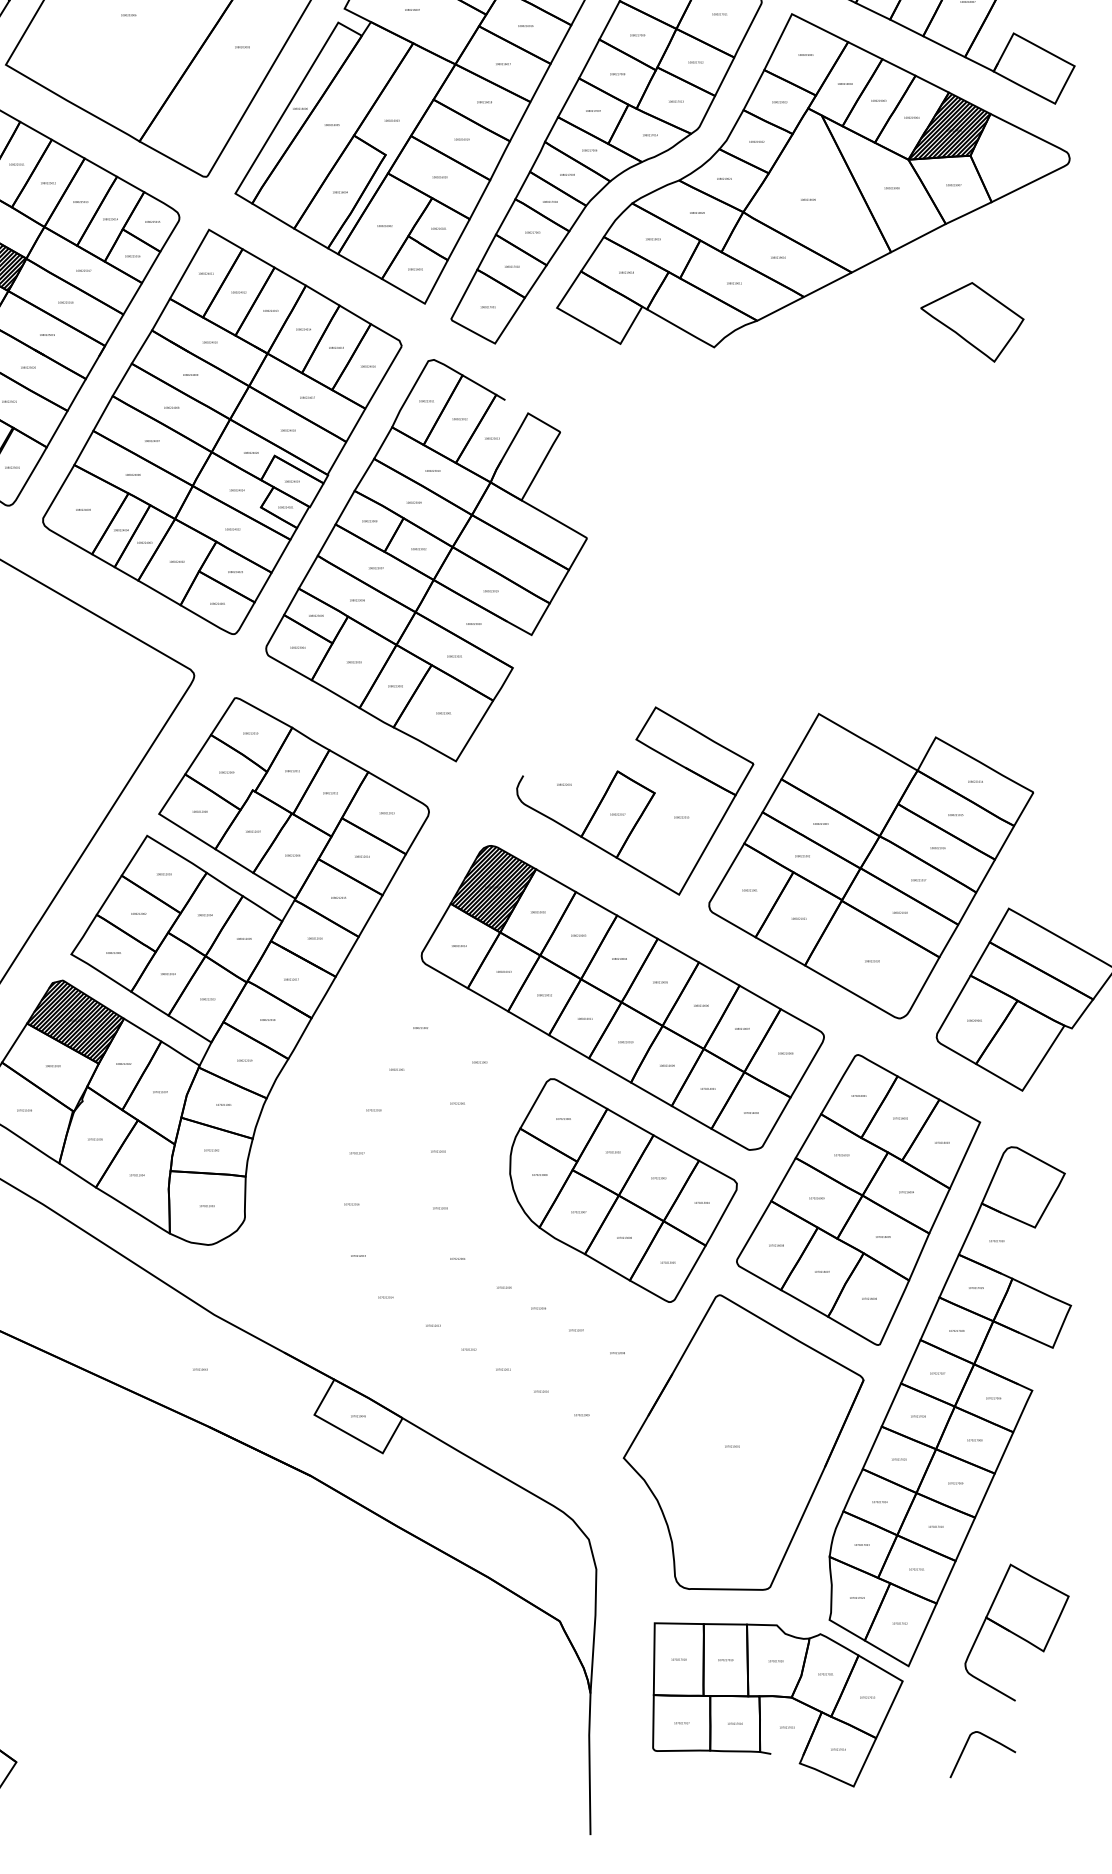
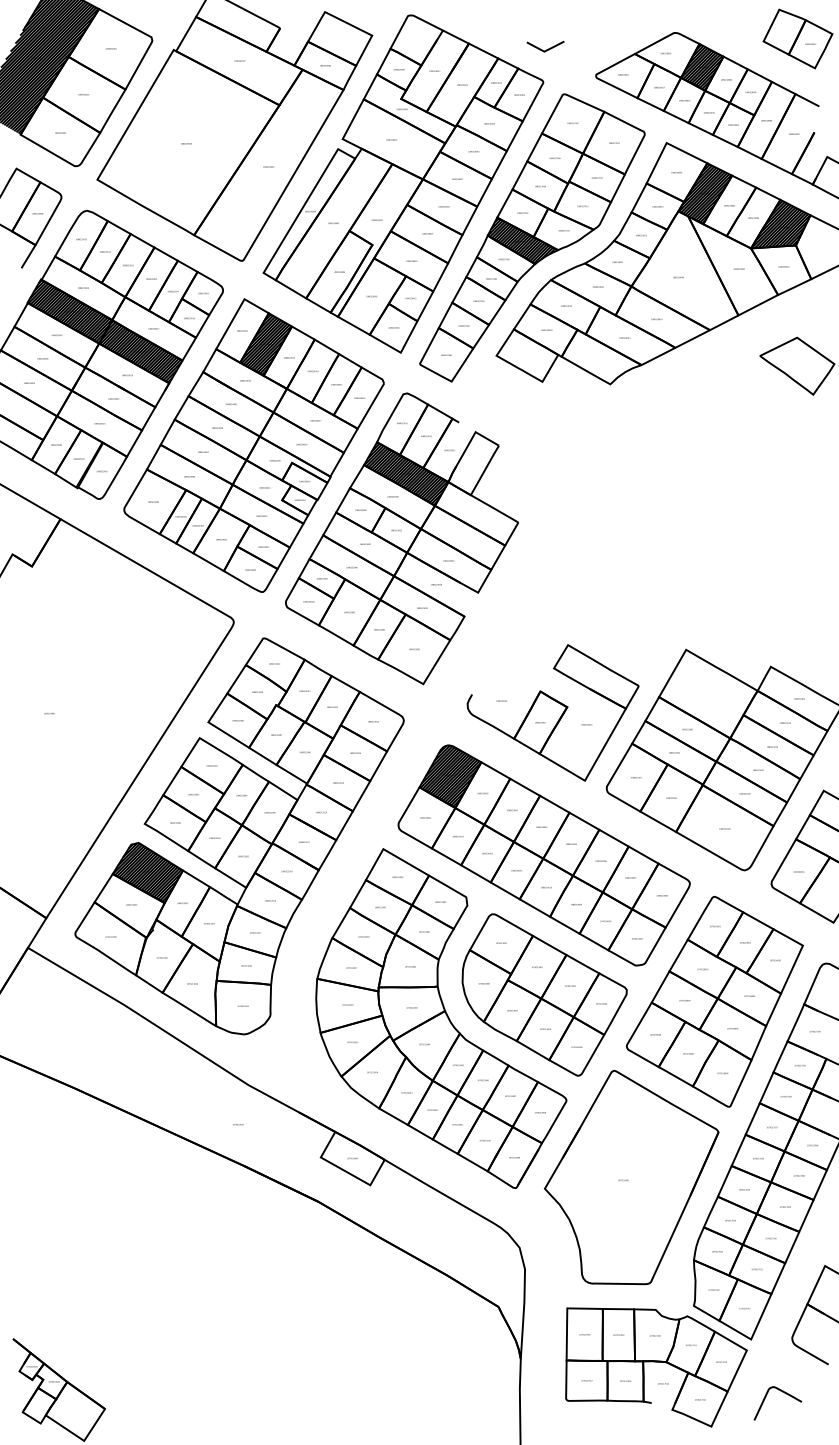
hatch: (845, 83) -> (705, 193), added
hatch: (592, 148) -> (522, 240), added
hatch: (239, 290) -> (266, 343), added
hatch: (65, 302) -> (140, 351), added
hatch: (431, 470) -> (405, 473), added
part: (481, 1223) -> (441, 1018), added
curve: (989, 1739) -> (782, 1392), moved

